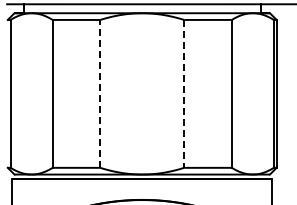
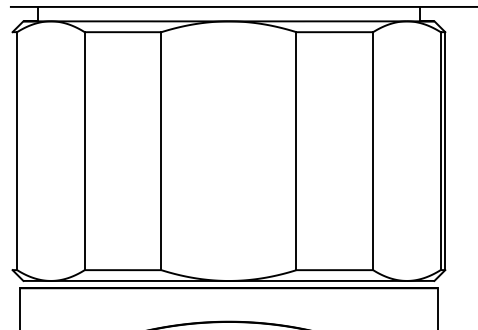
line: (100, 93) -> (161, 150), dashed -> solid
line: (184, 93) -> (296, 150), dashed -> solid

